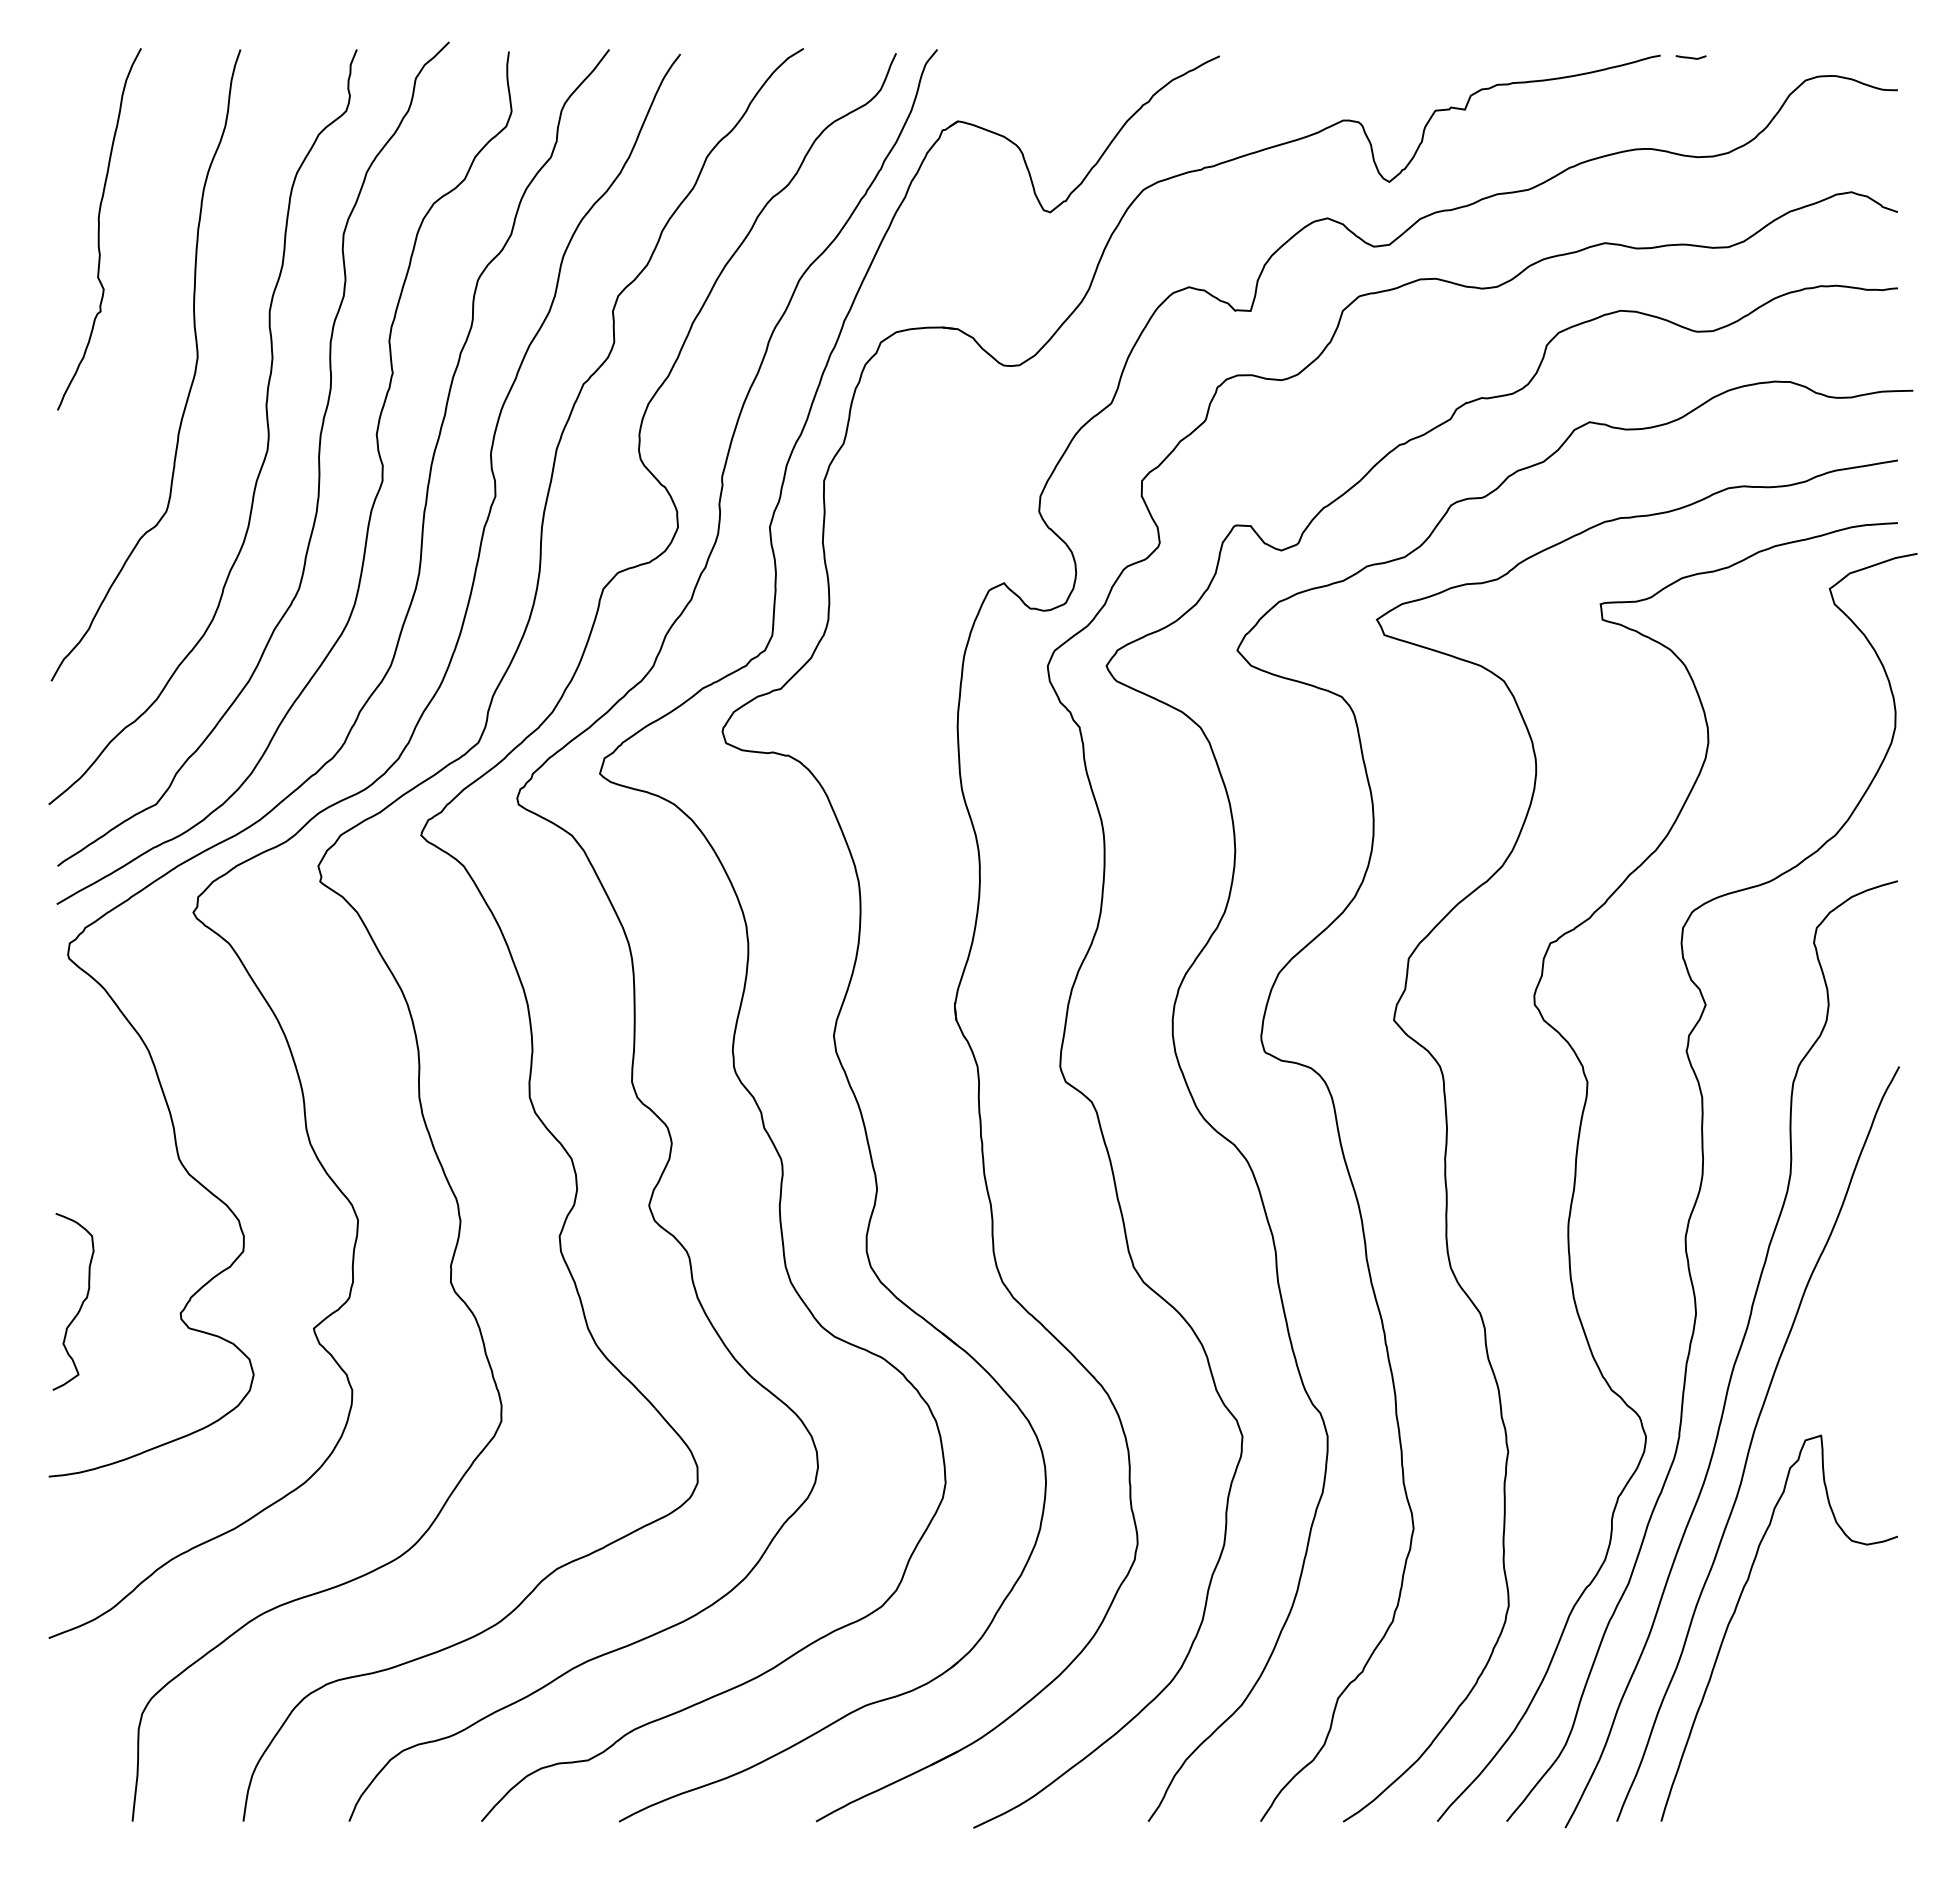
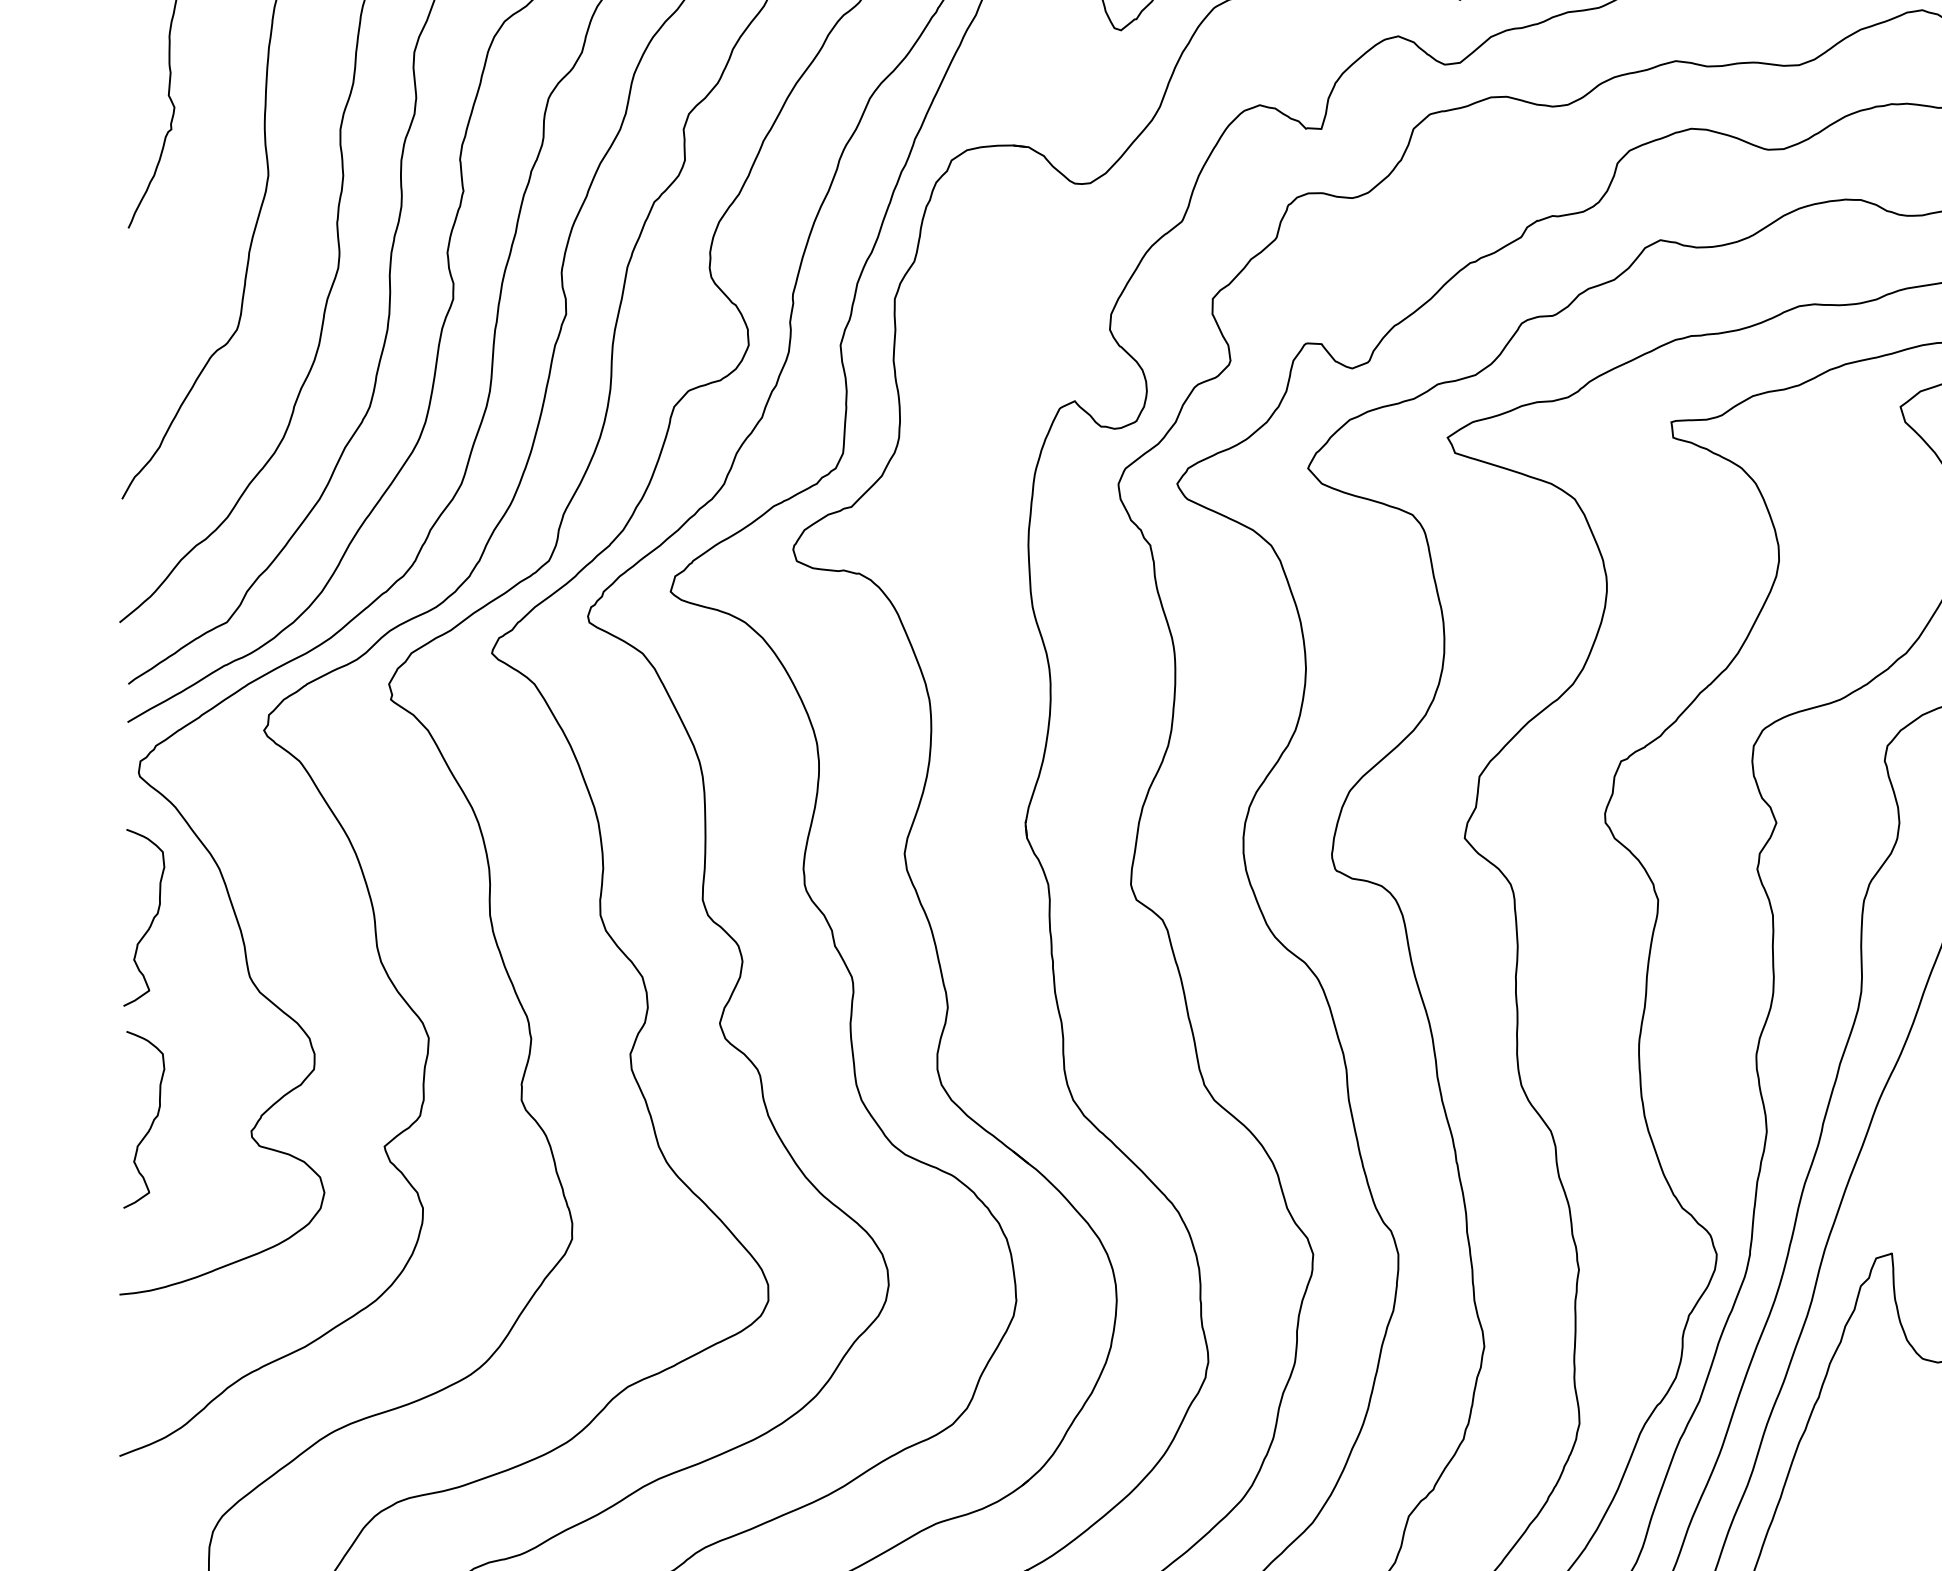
curve: (80, 1103) -> (151, 921), added

